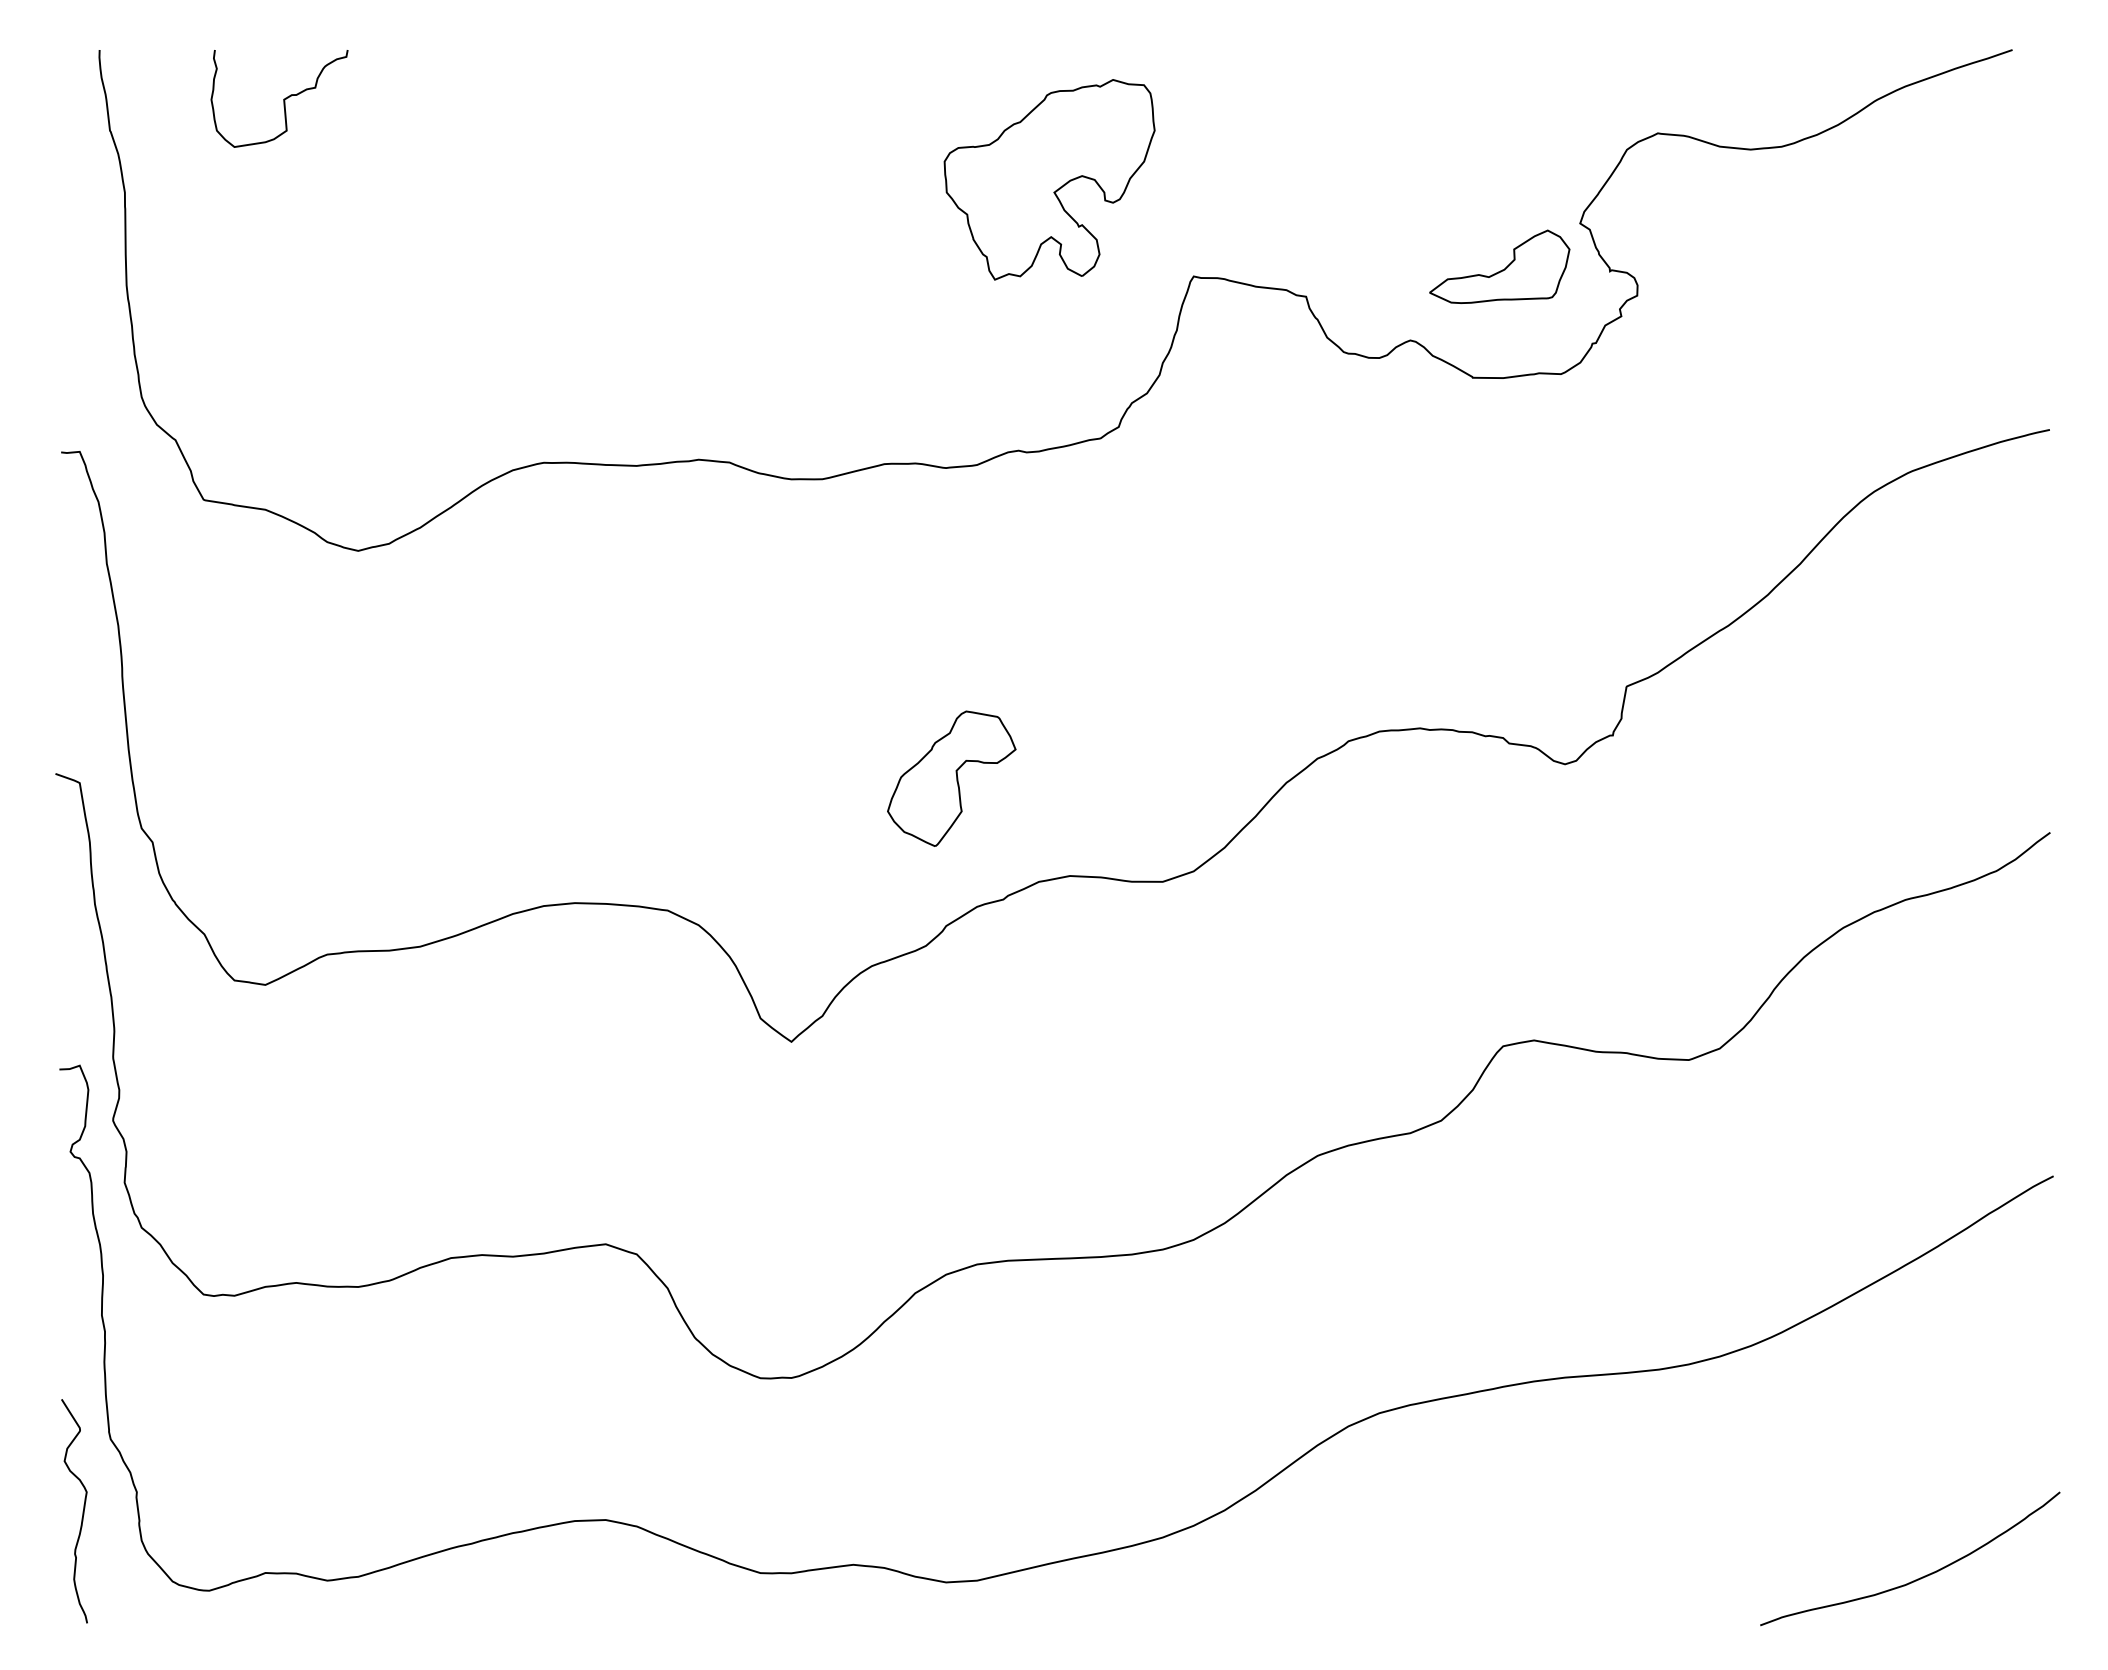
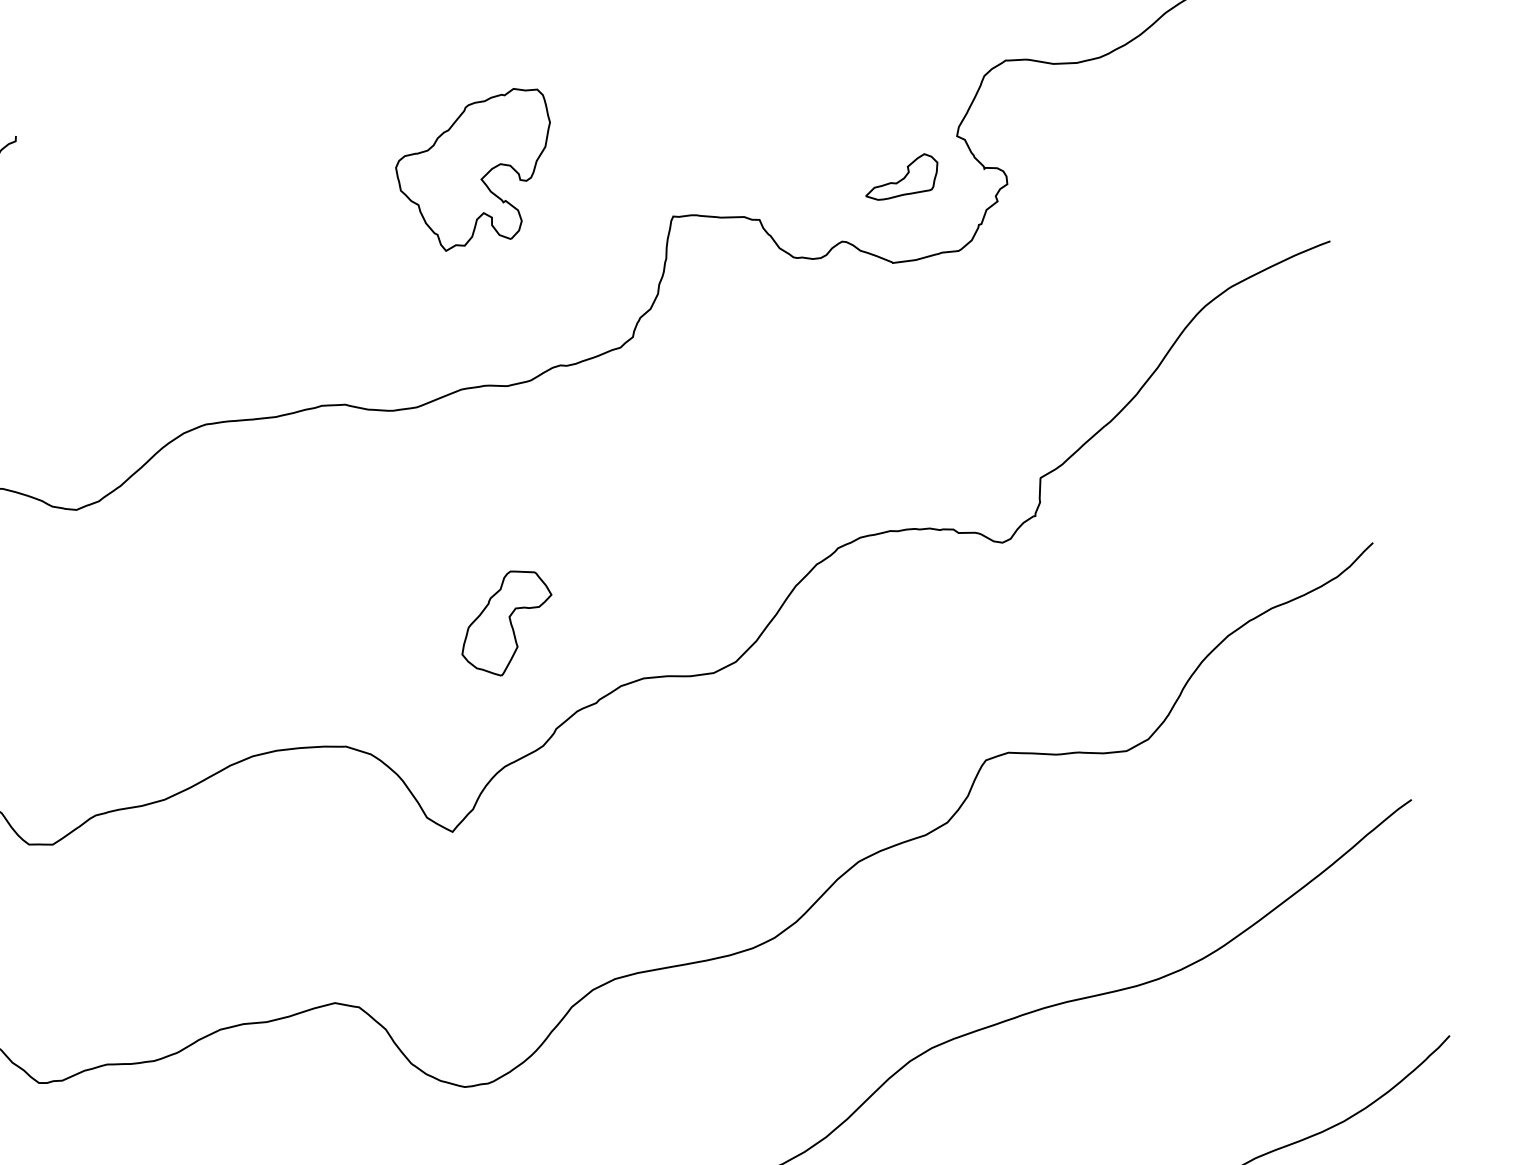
part: (1049, 179) -> (476, 170), moved
part: (1499, 266) -> (901, 176), size x0.71
part: (951, 778) -> (506, 623), moved

